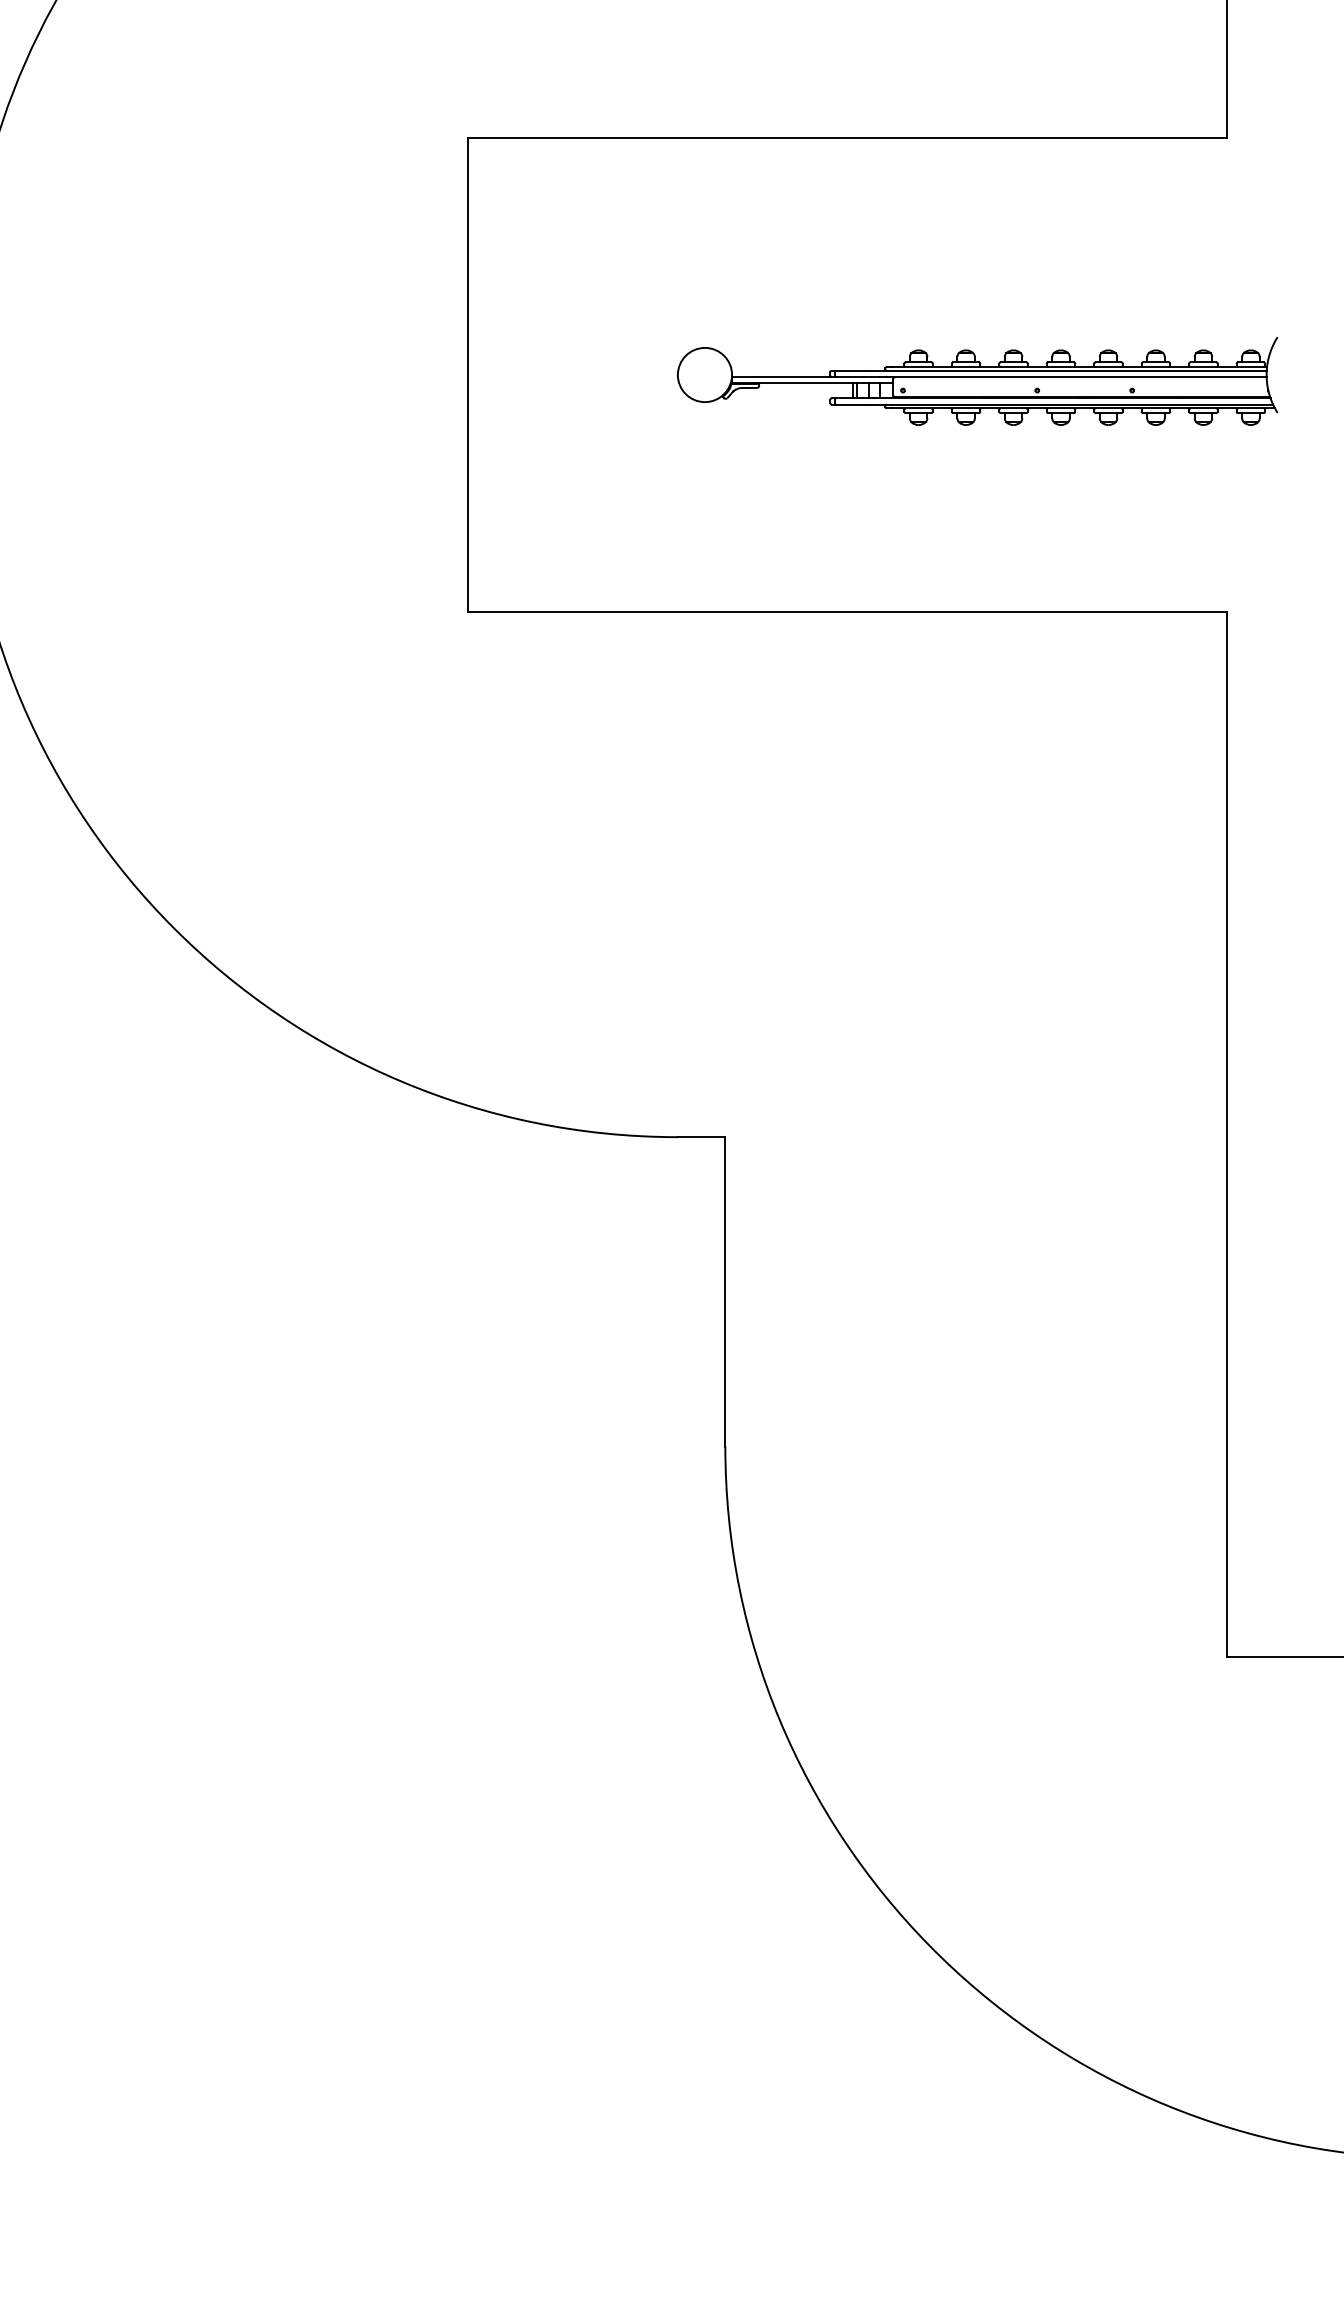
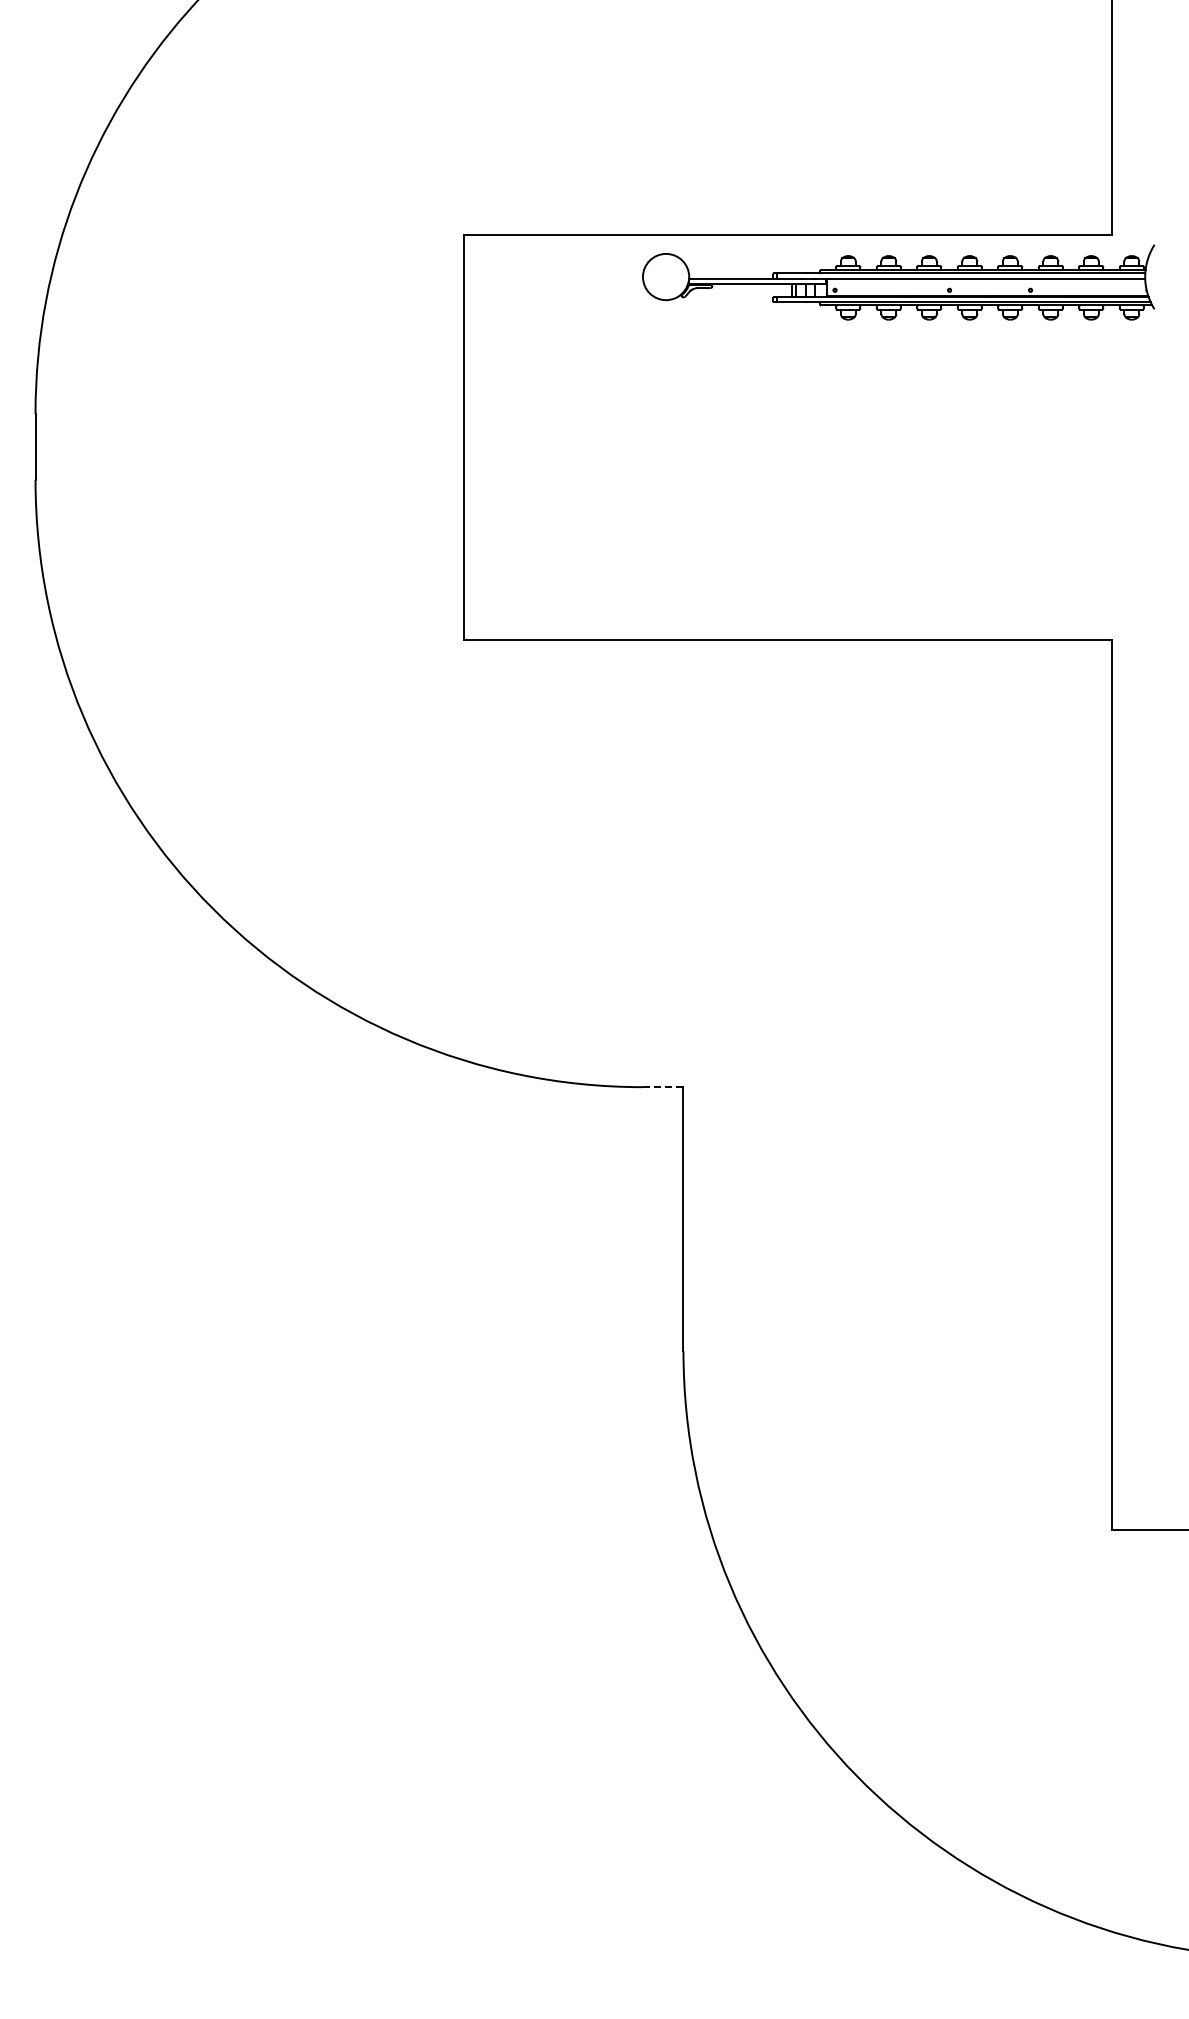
part: (977, 381) -> (898, 282), moved
line: (701, 1137) -> (663, 1087), solid -> dashed

